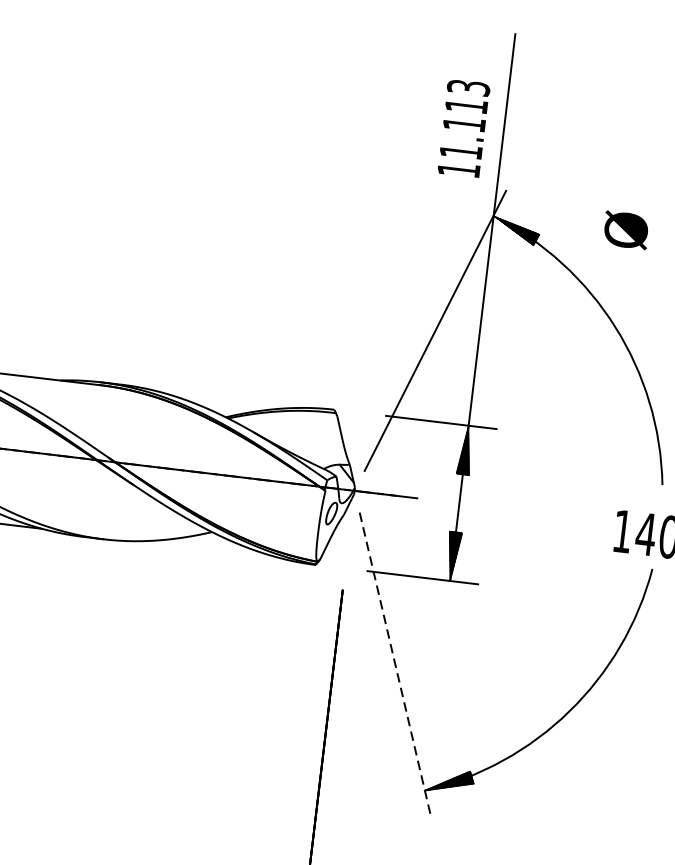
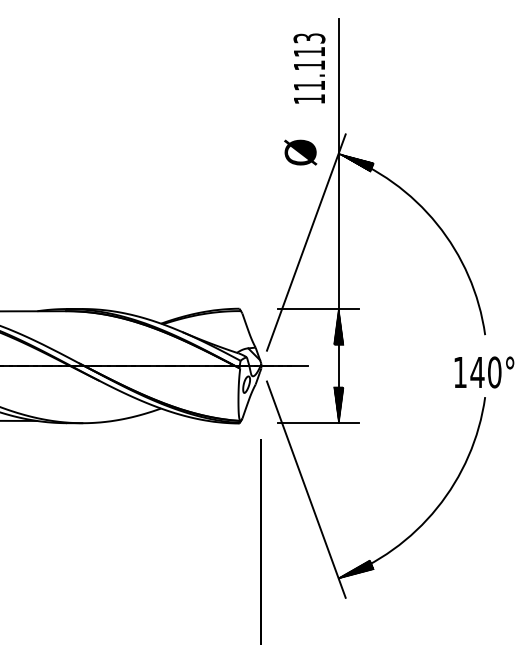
text: (463, 128) -> (309, 68), moved
text: (626, 230) -> (300, 152), moved
line: (395, 666) -> (306, 490), dashed -> solid

